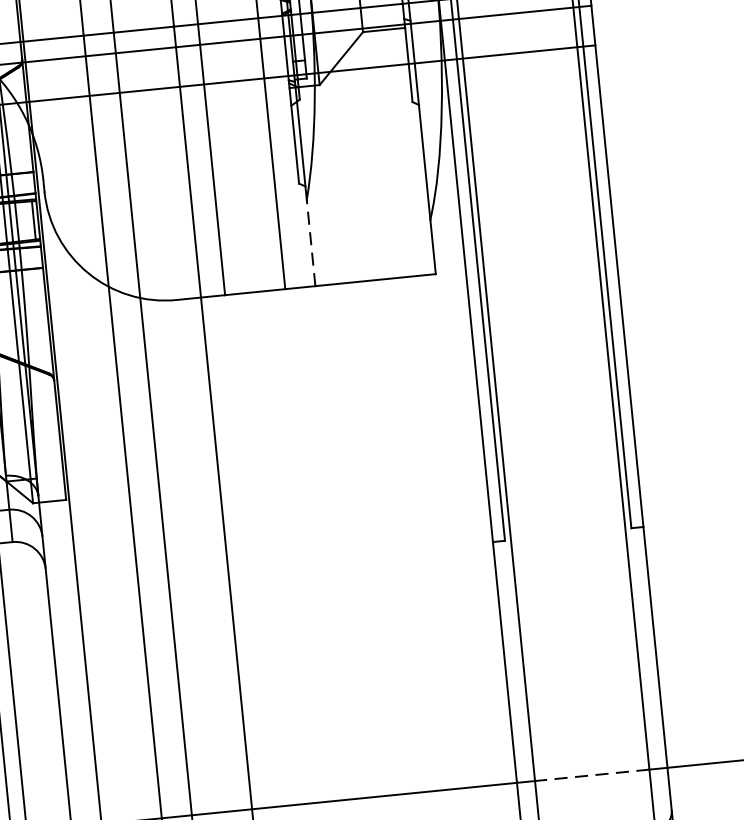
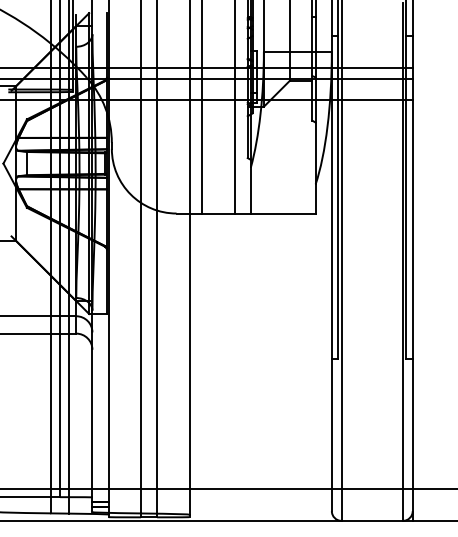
line: (310, 241) -> (250, 189), dashed -> solid
line: (592, 775) -> (372, 488), dashed -> solid

